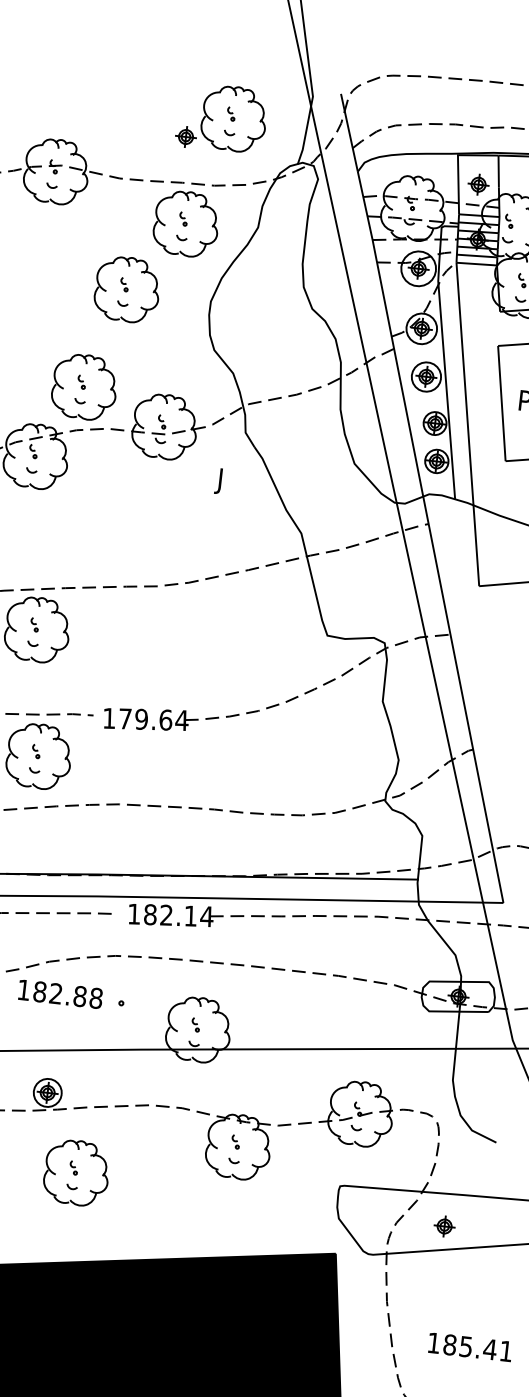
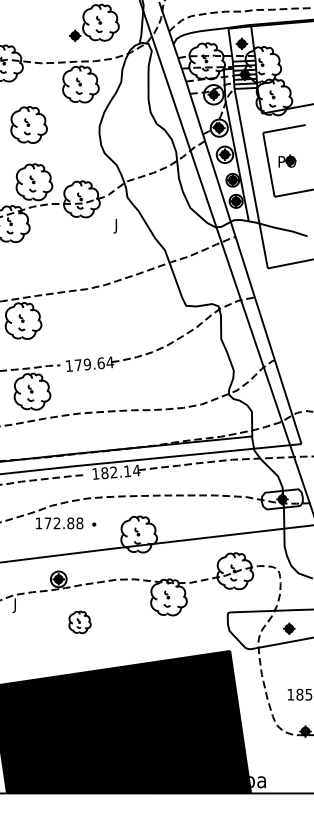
part: (126, 288) -> (28, 124), moved
text: (39, 992) -> (47, 523), 182.88 -> 172.88
part: (75, 1173) -> (79, 622), size x0.6

